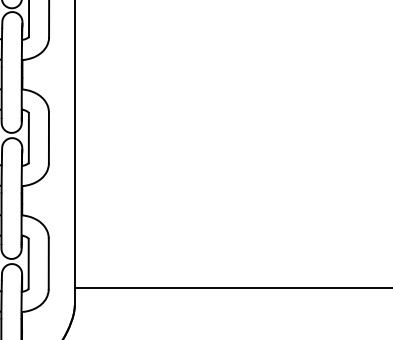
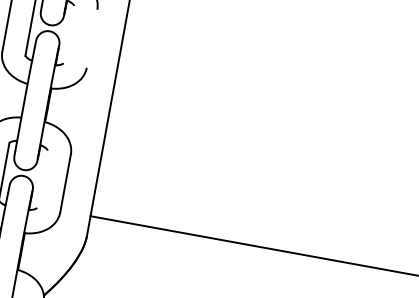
line: (28, 137) -> (68, 33), removed
line: (48, 137) -> (91, 38), removed
line: (28, 263) -> (42, 178), removed

